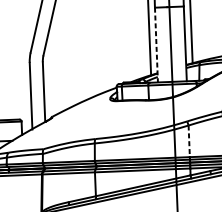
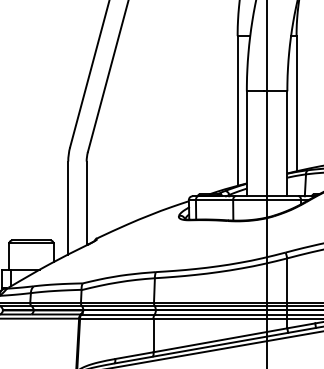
line: (156, 45) -> (246, 144), dashed -> solid
line: (189, 141) -> (287, 281), dashed -> solid

